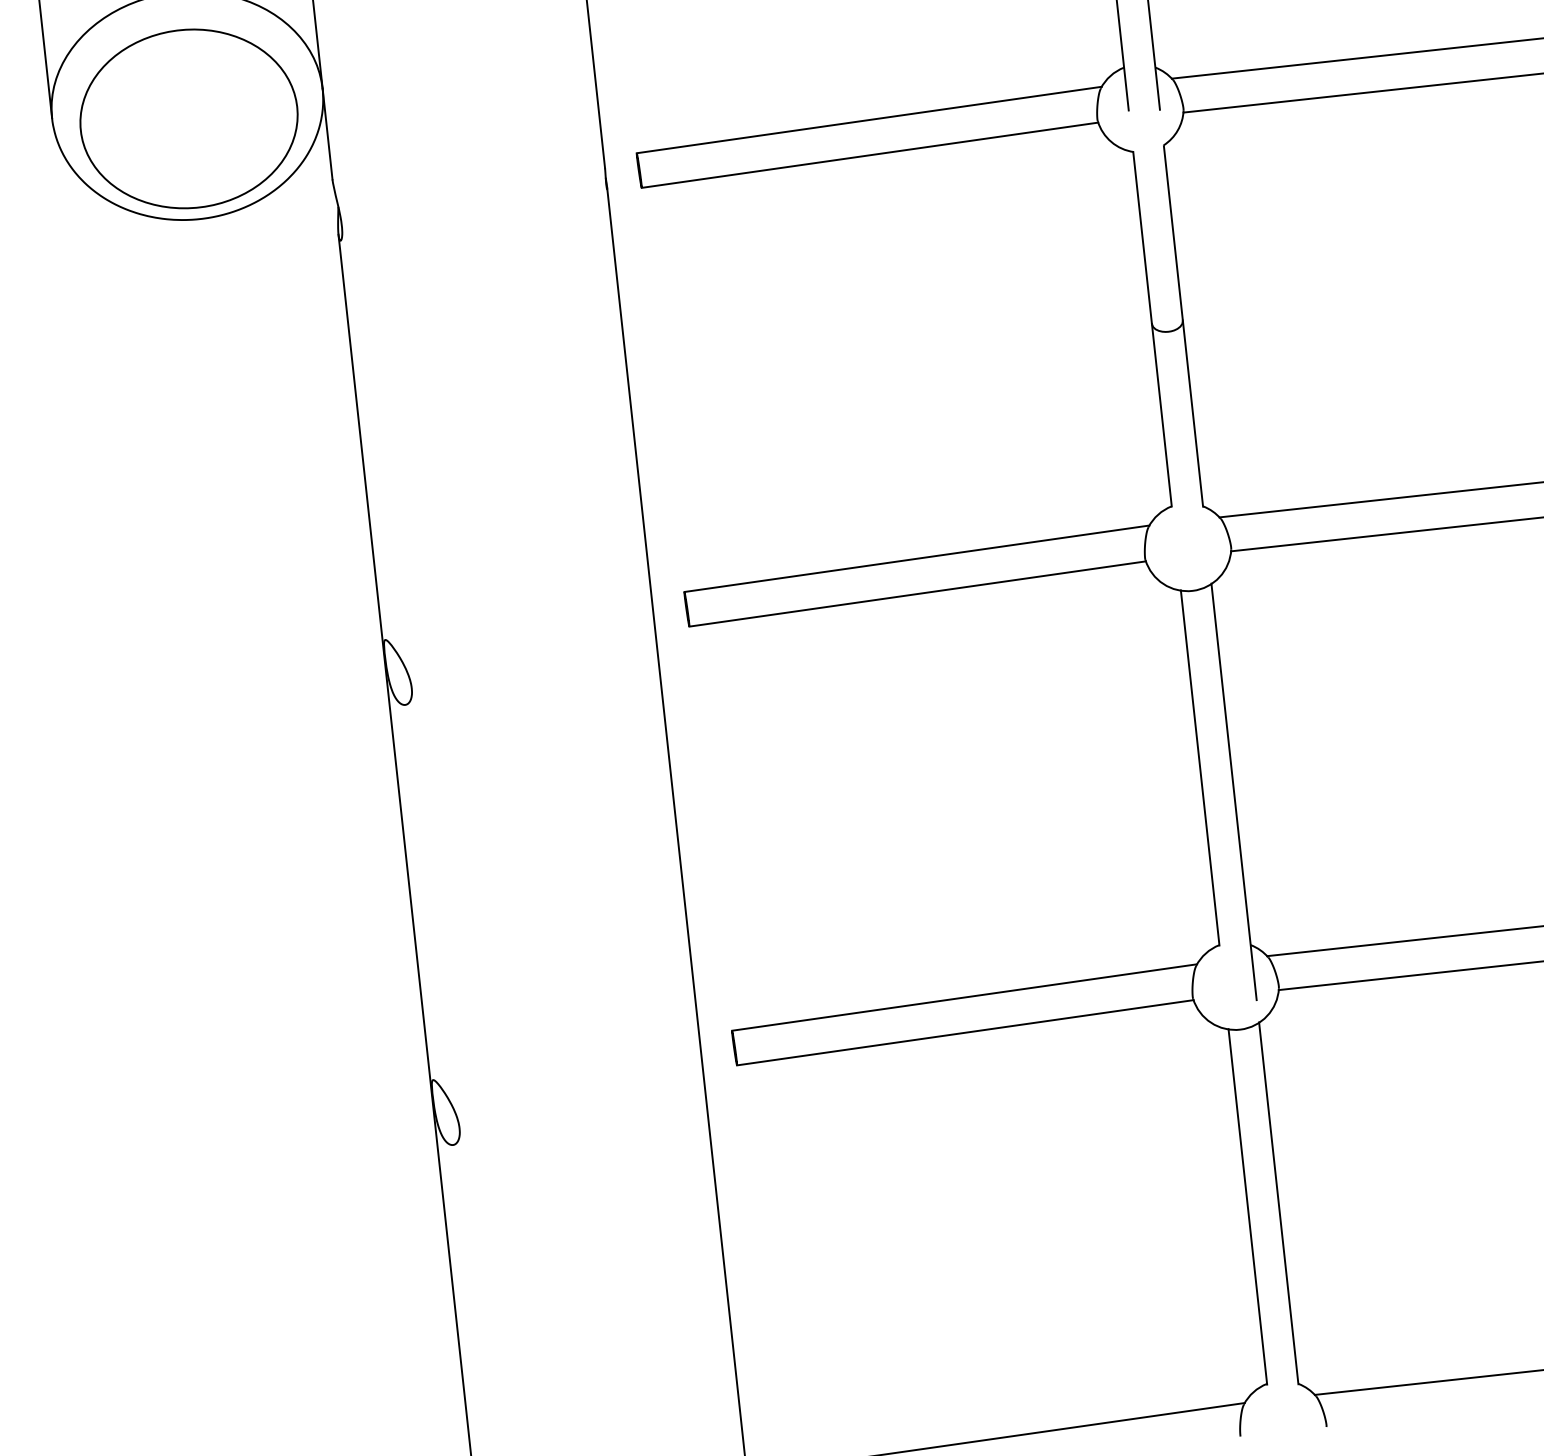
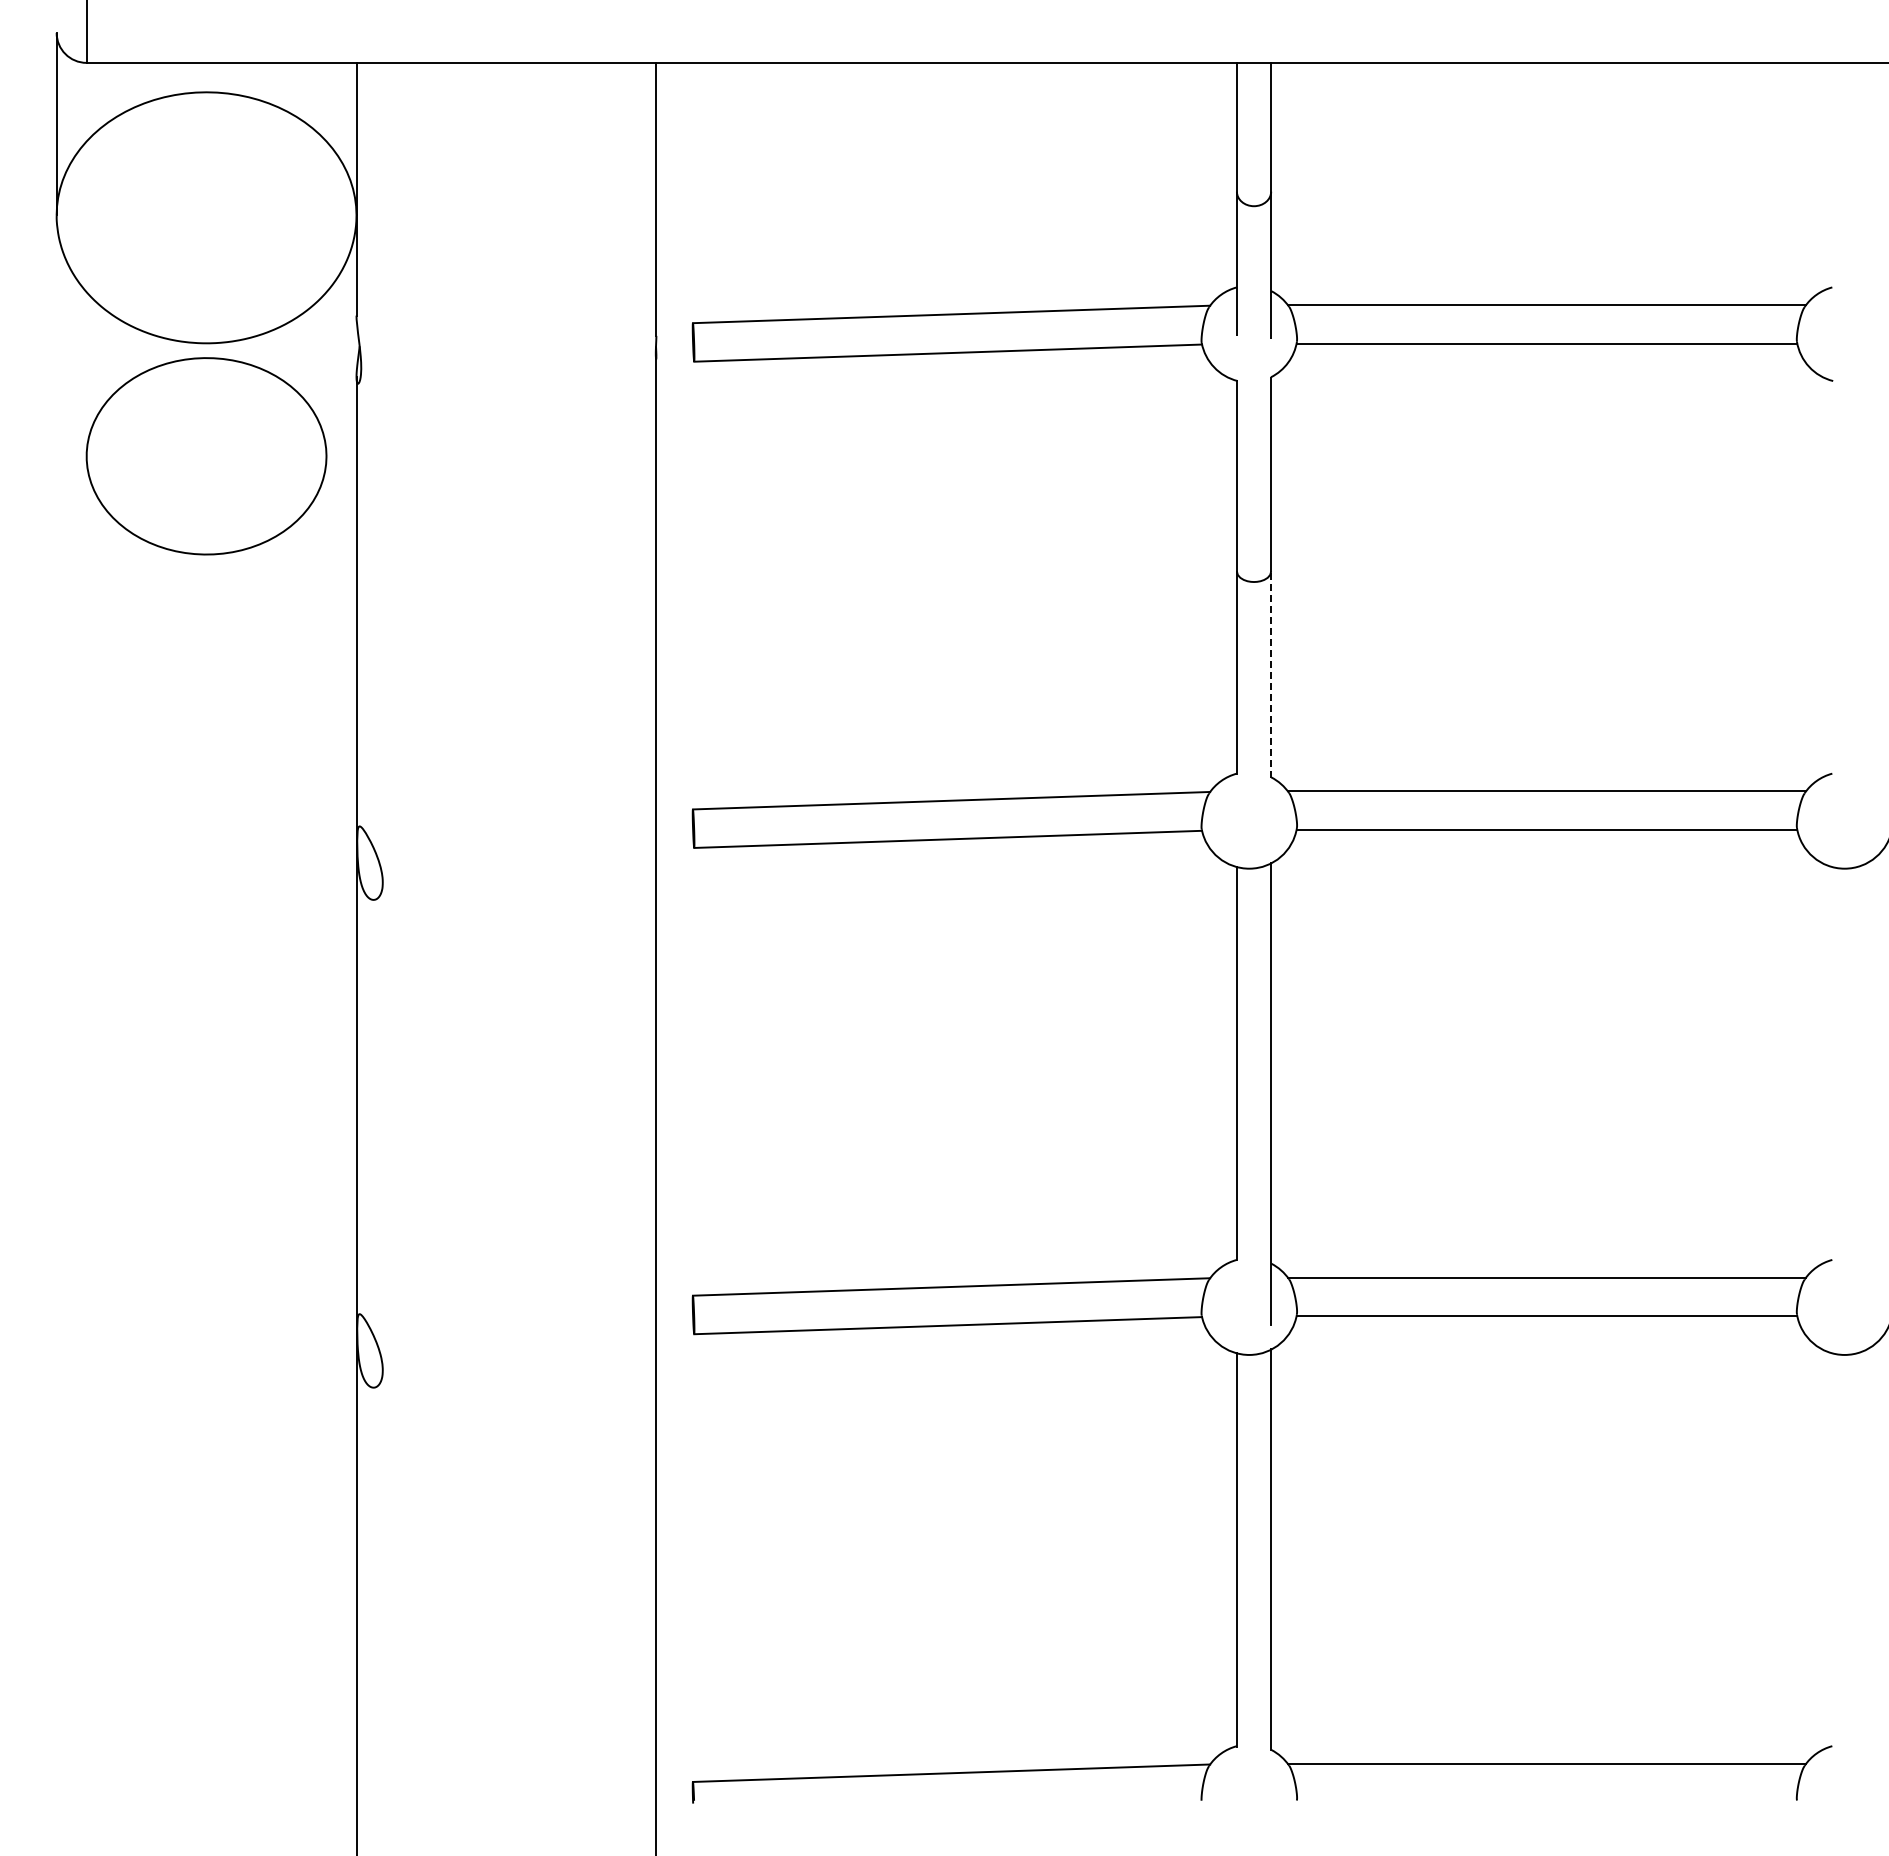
part: (188, 119) -> (206, 456), moved
line: (1193, 413) -> (1271, 674), solid -> dashed

